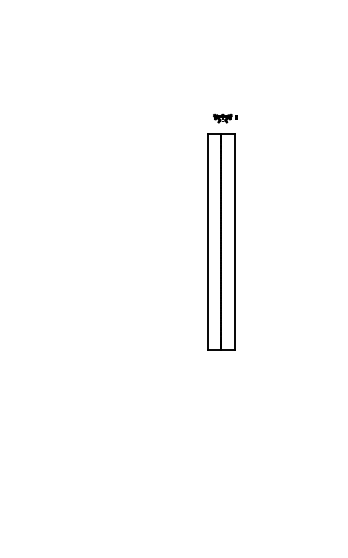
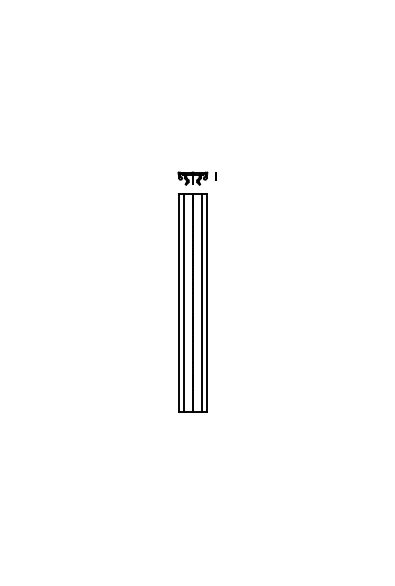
part: (224, 118) -> (196, 178), size x1.67
line: (211, 242) -> (183, 303), added
line: (230, 242) -> (202, 303), added

